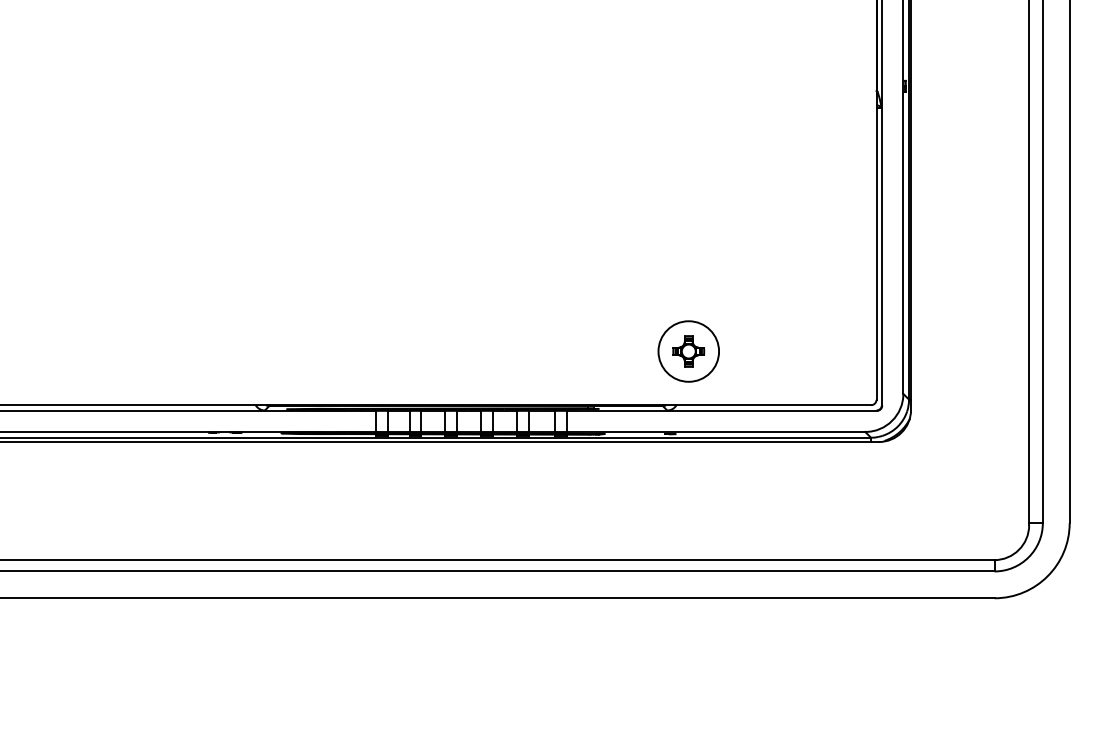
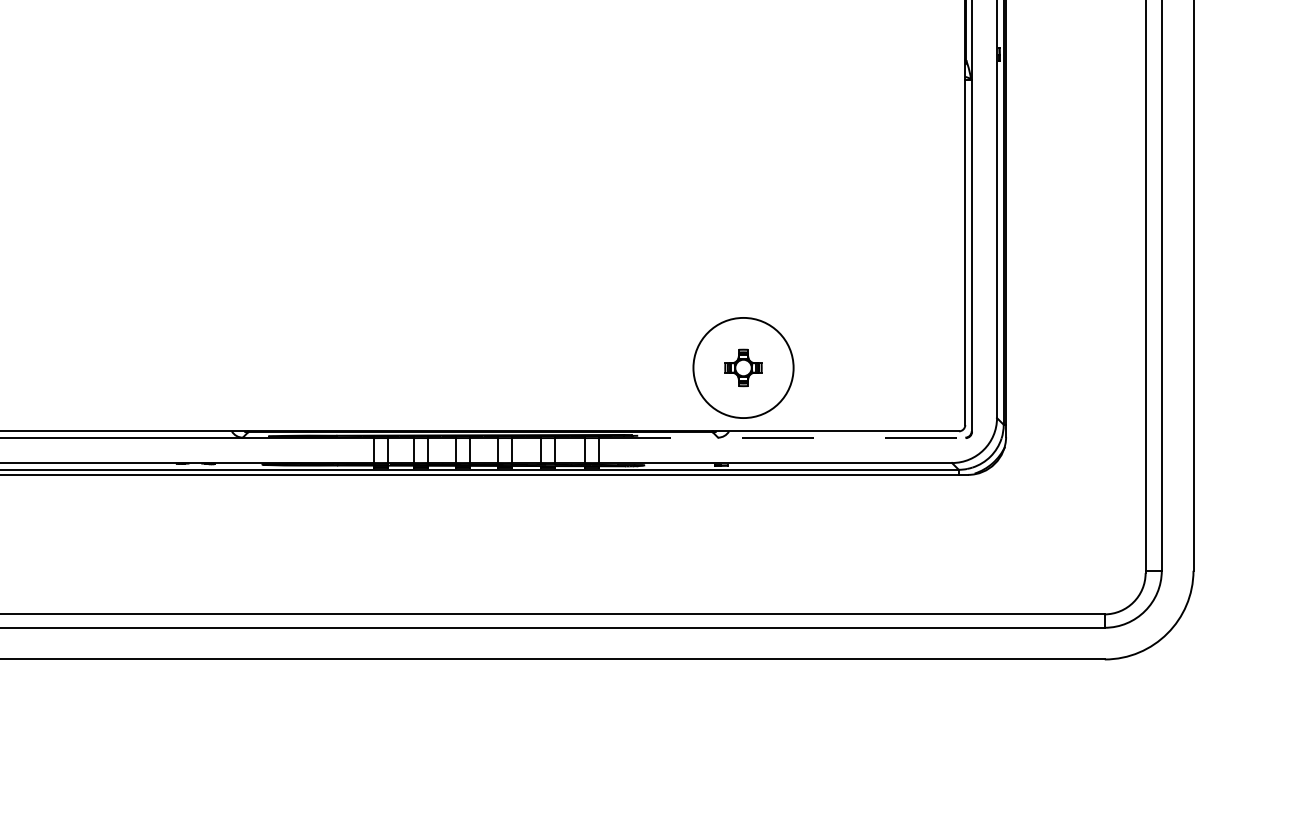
circle: (688, 351) -> (743, 367), size x1.4
line: (722, 410) -> (783, 437), solid -> dashed

